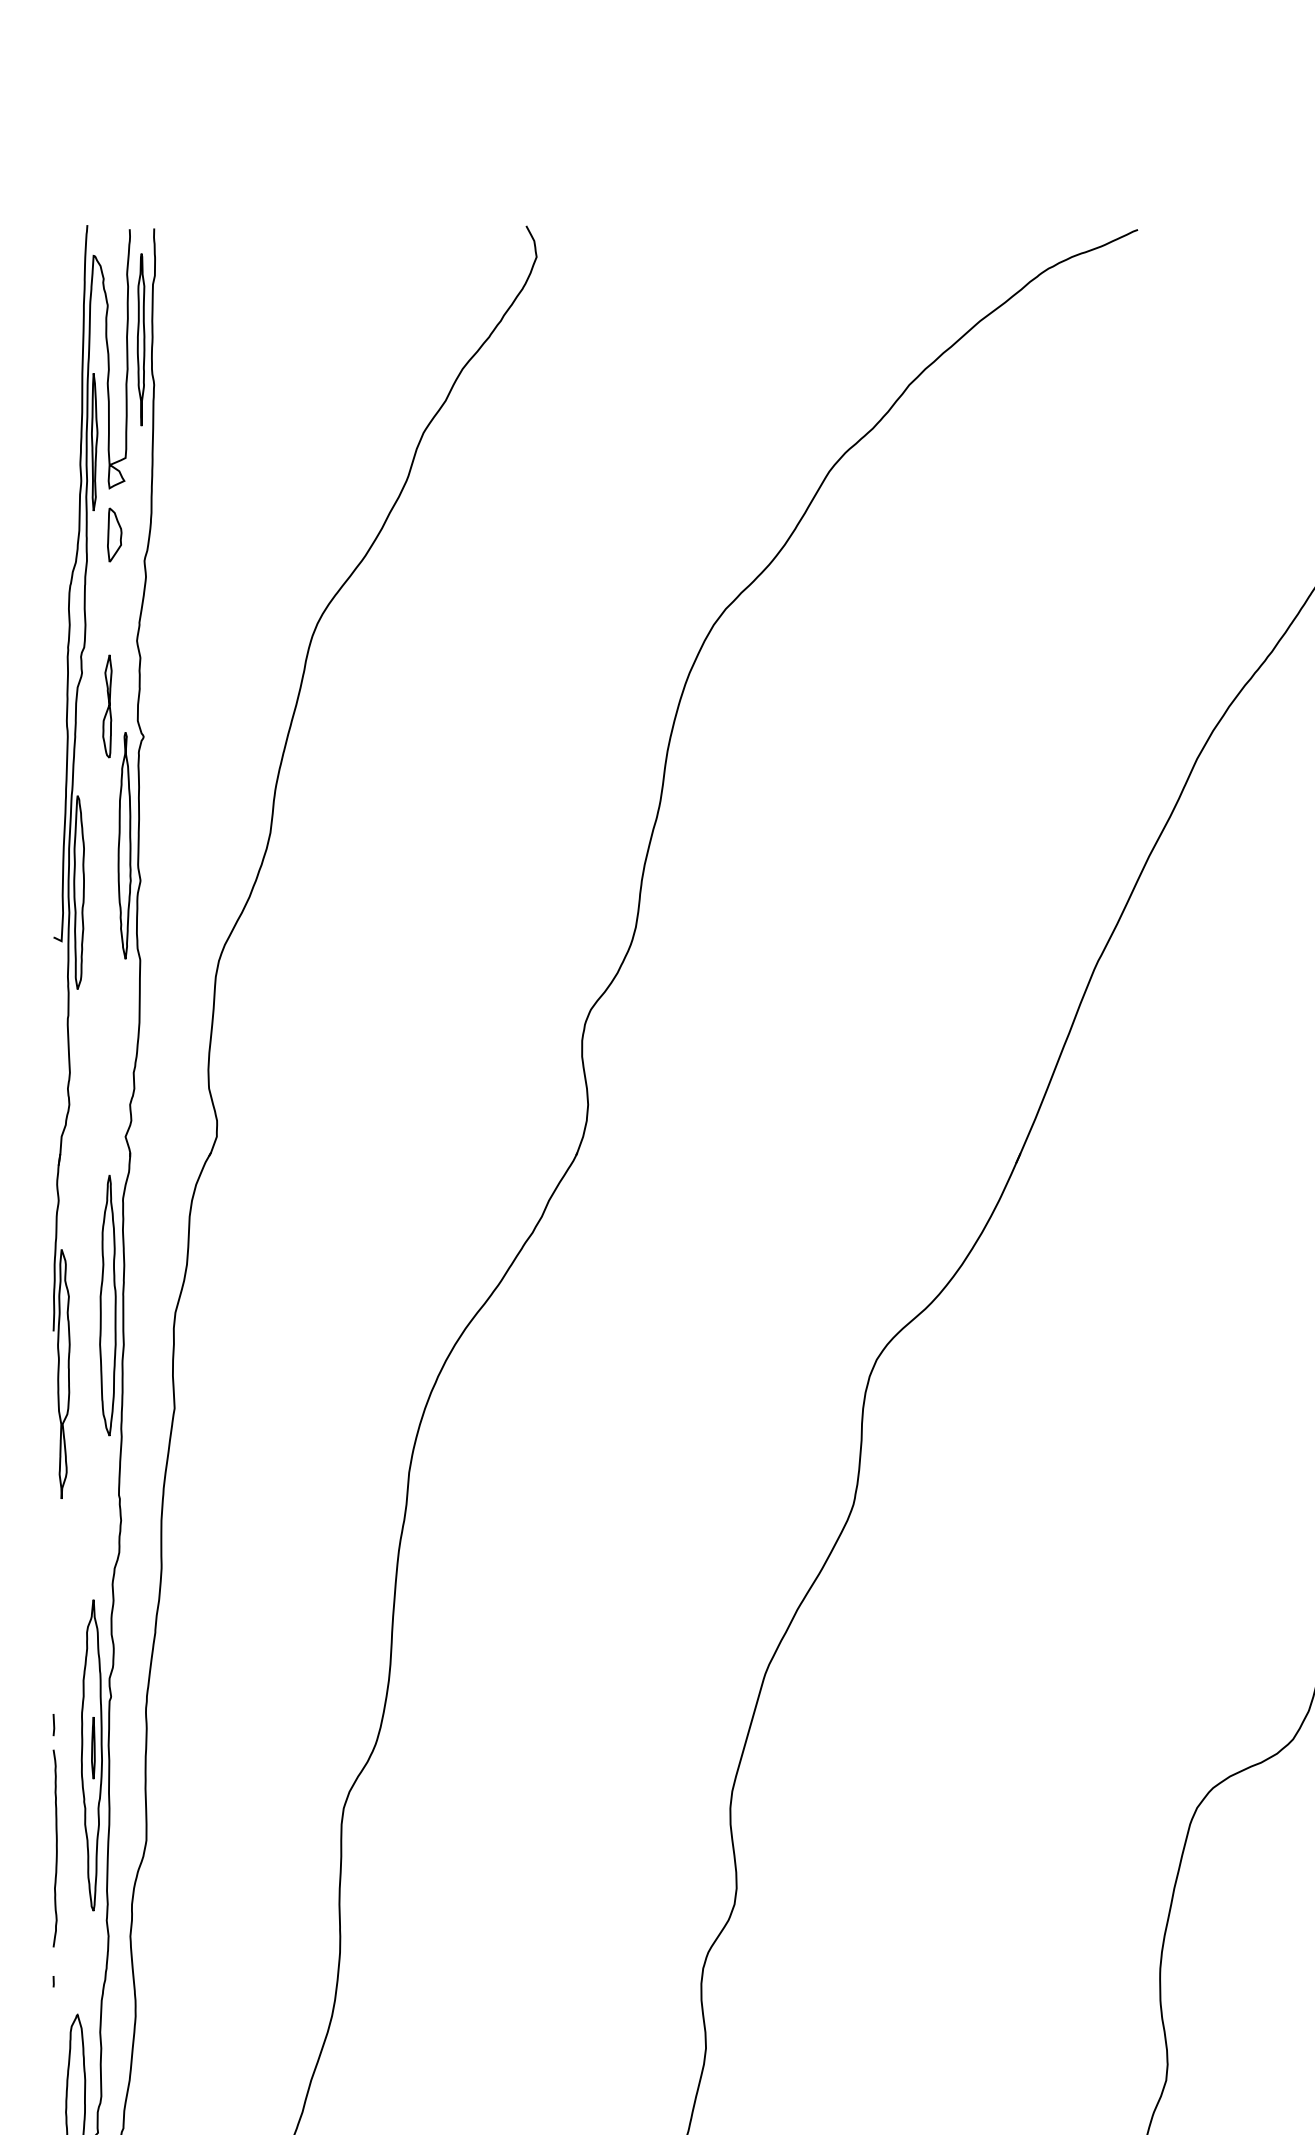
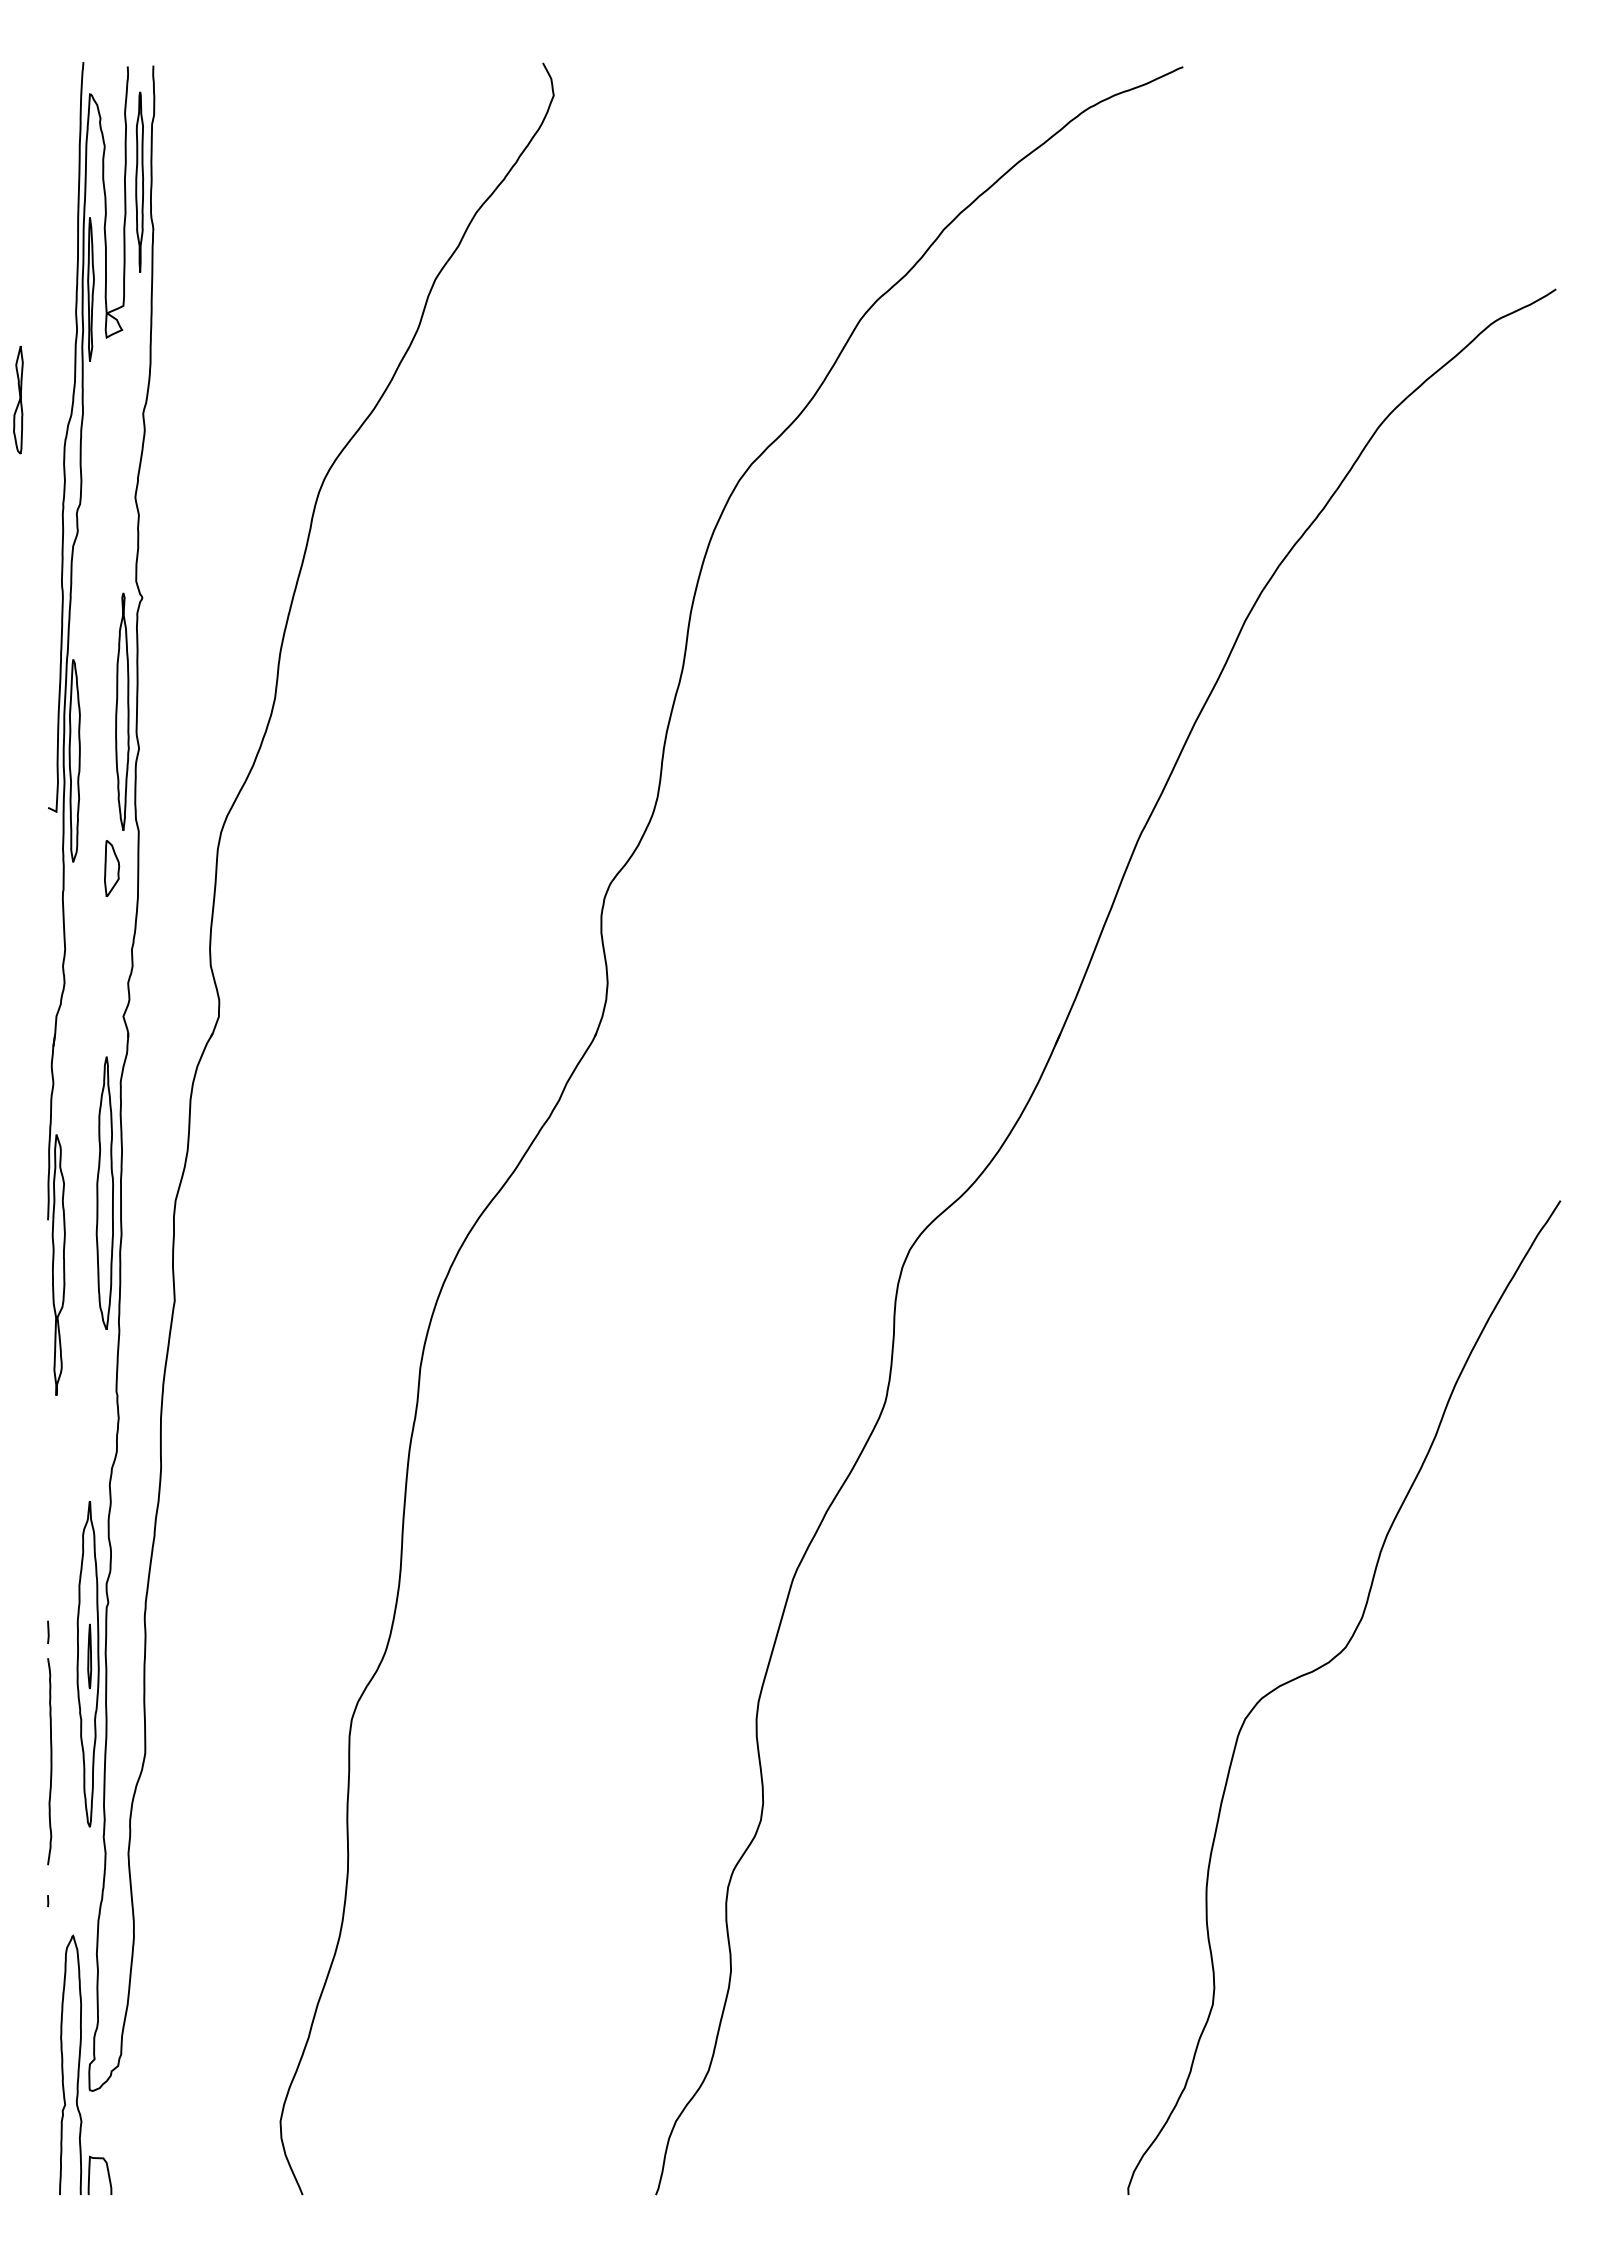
part: (115, 534) -> (112, 868), moved
part: (107, 705) -> (18, 399), moved

